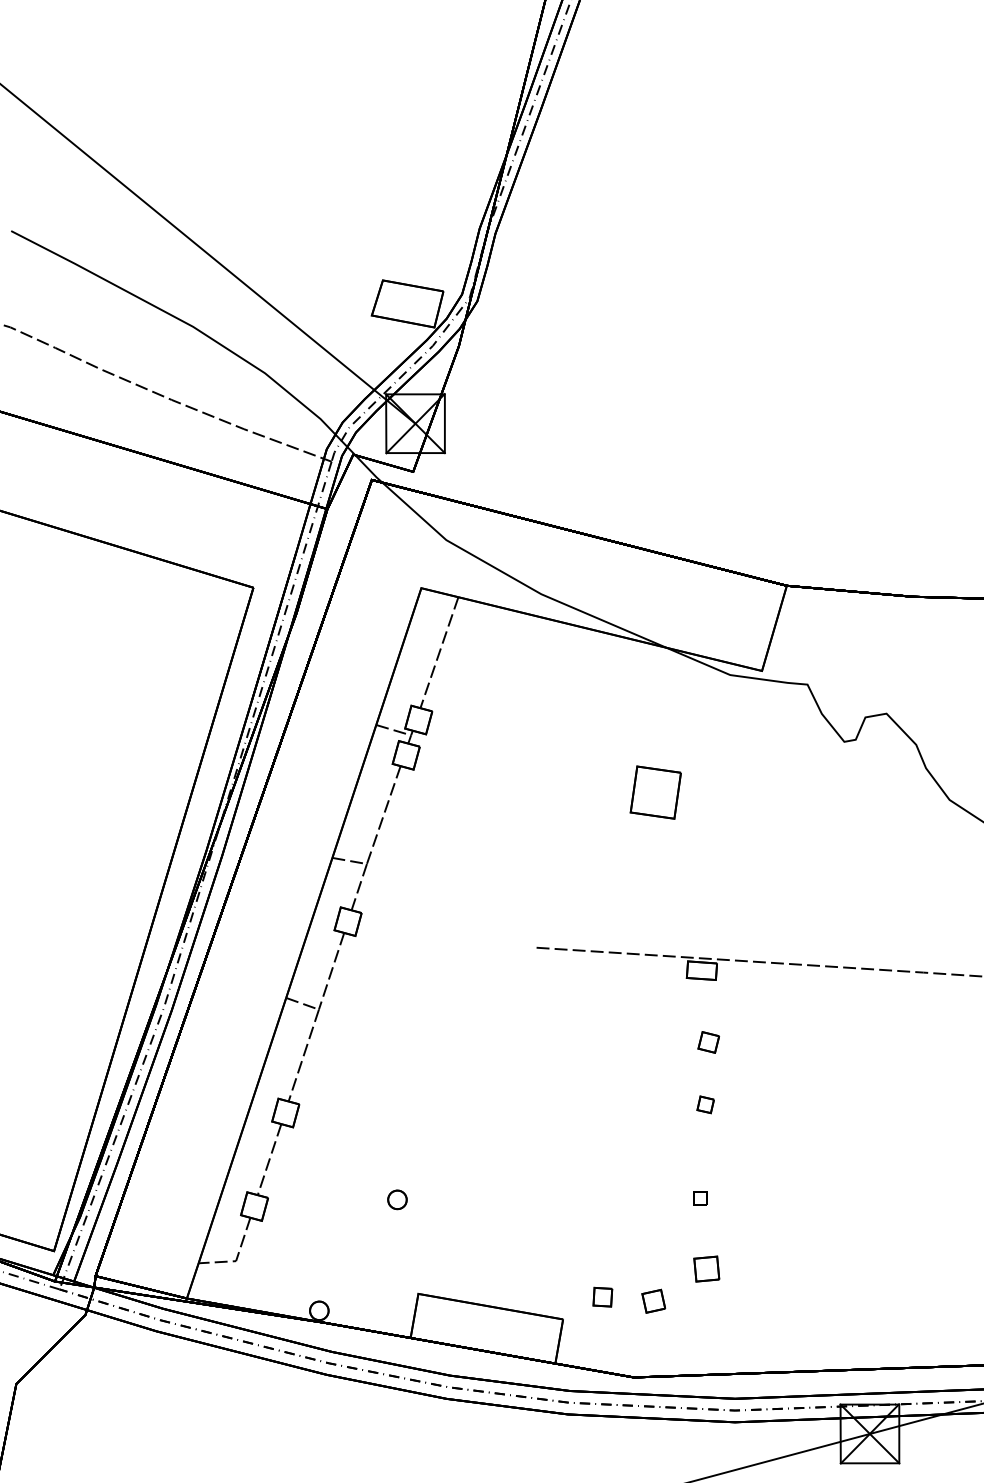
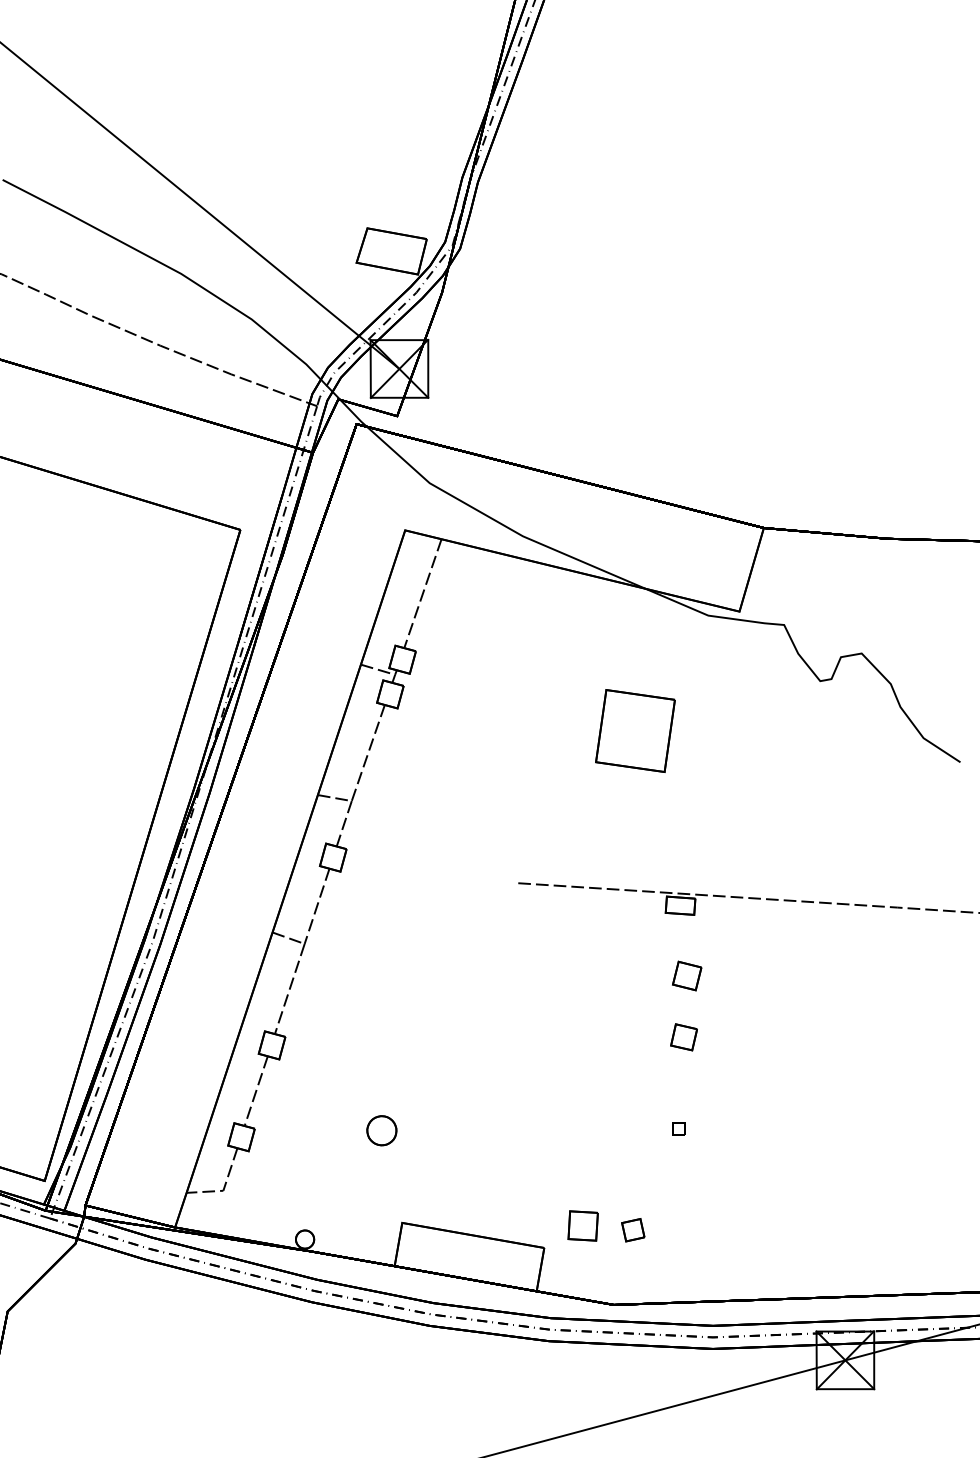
part: (655, 792) -> (634, 730), size x1.6
part: (709, 1042) -> (687, 976), size x1.4
part: (705, 1104) -> (684, 1037), size x1.6
part: (397, 1199) -> (381, 1130), size x1.6
part: (706, 1269) -> (685, 1198), removed
part: (603, 1297) -> (583, 1226), size x1.6

